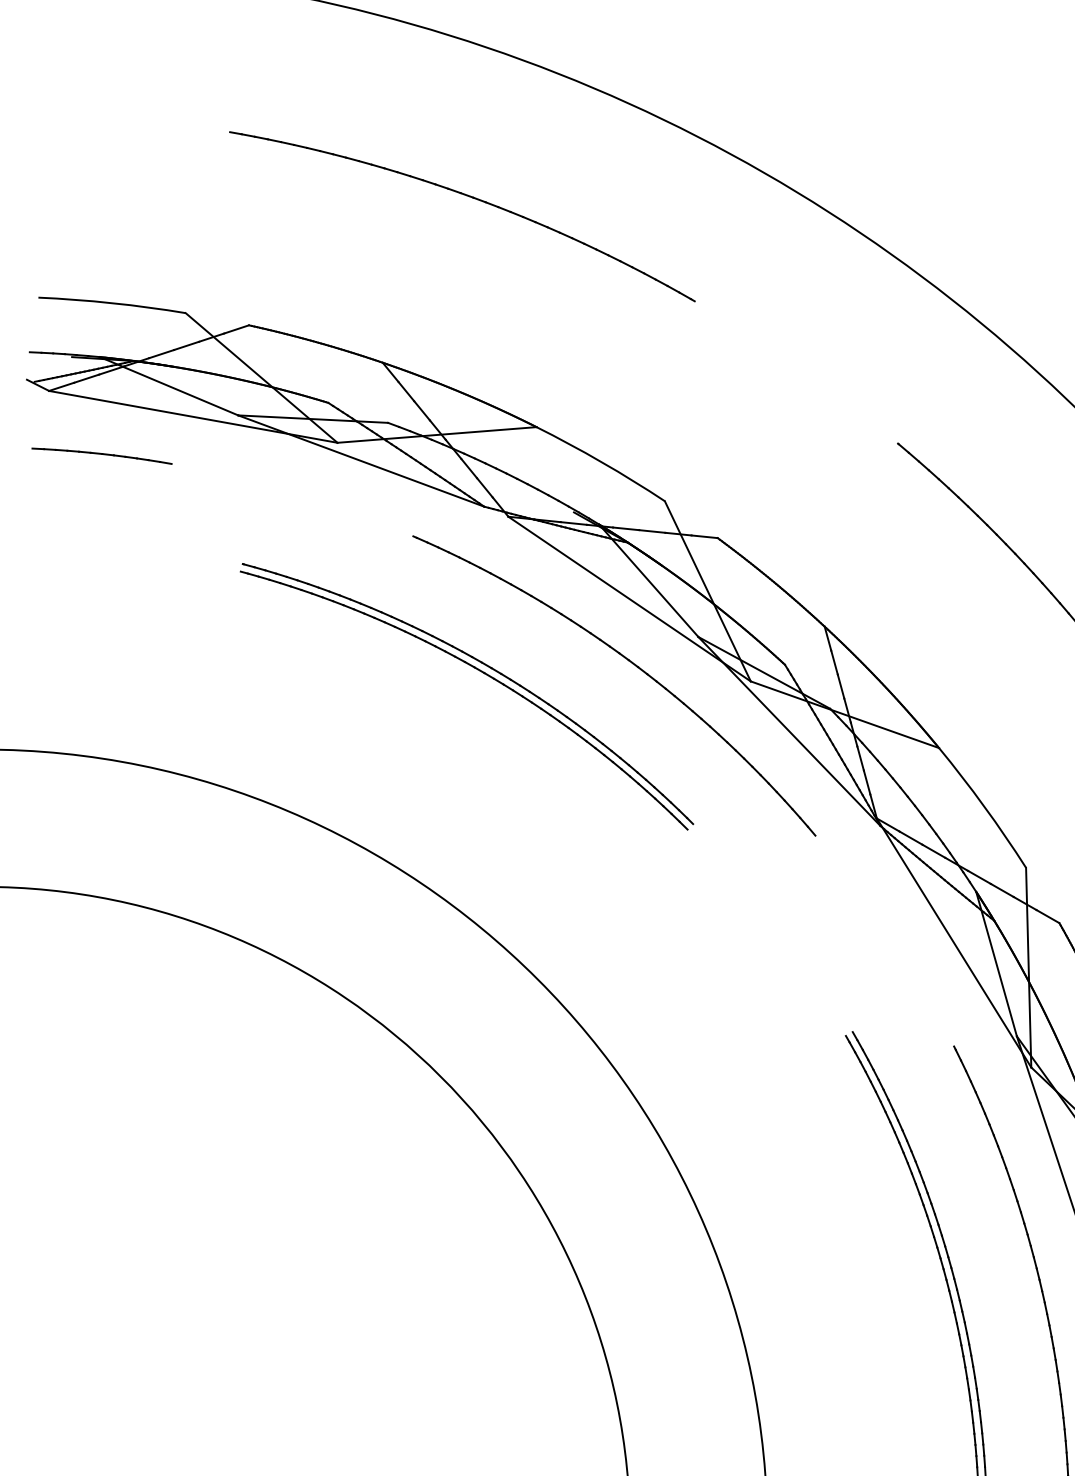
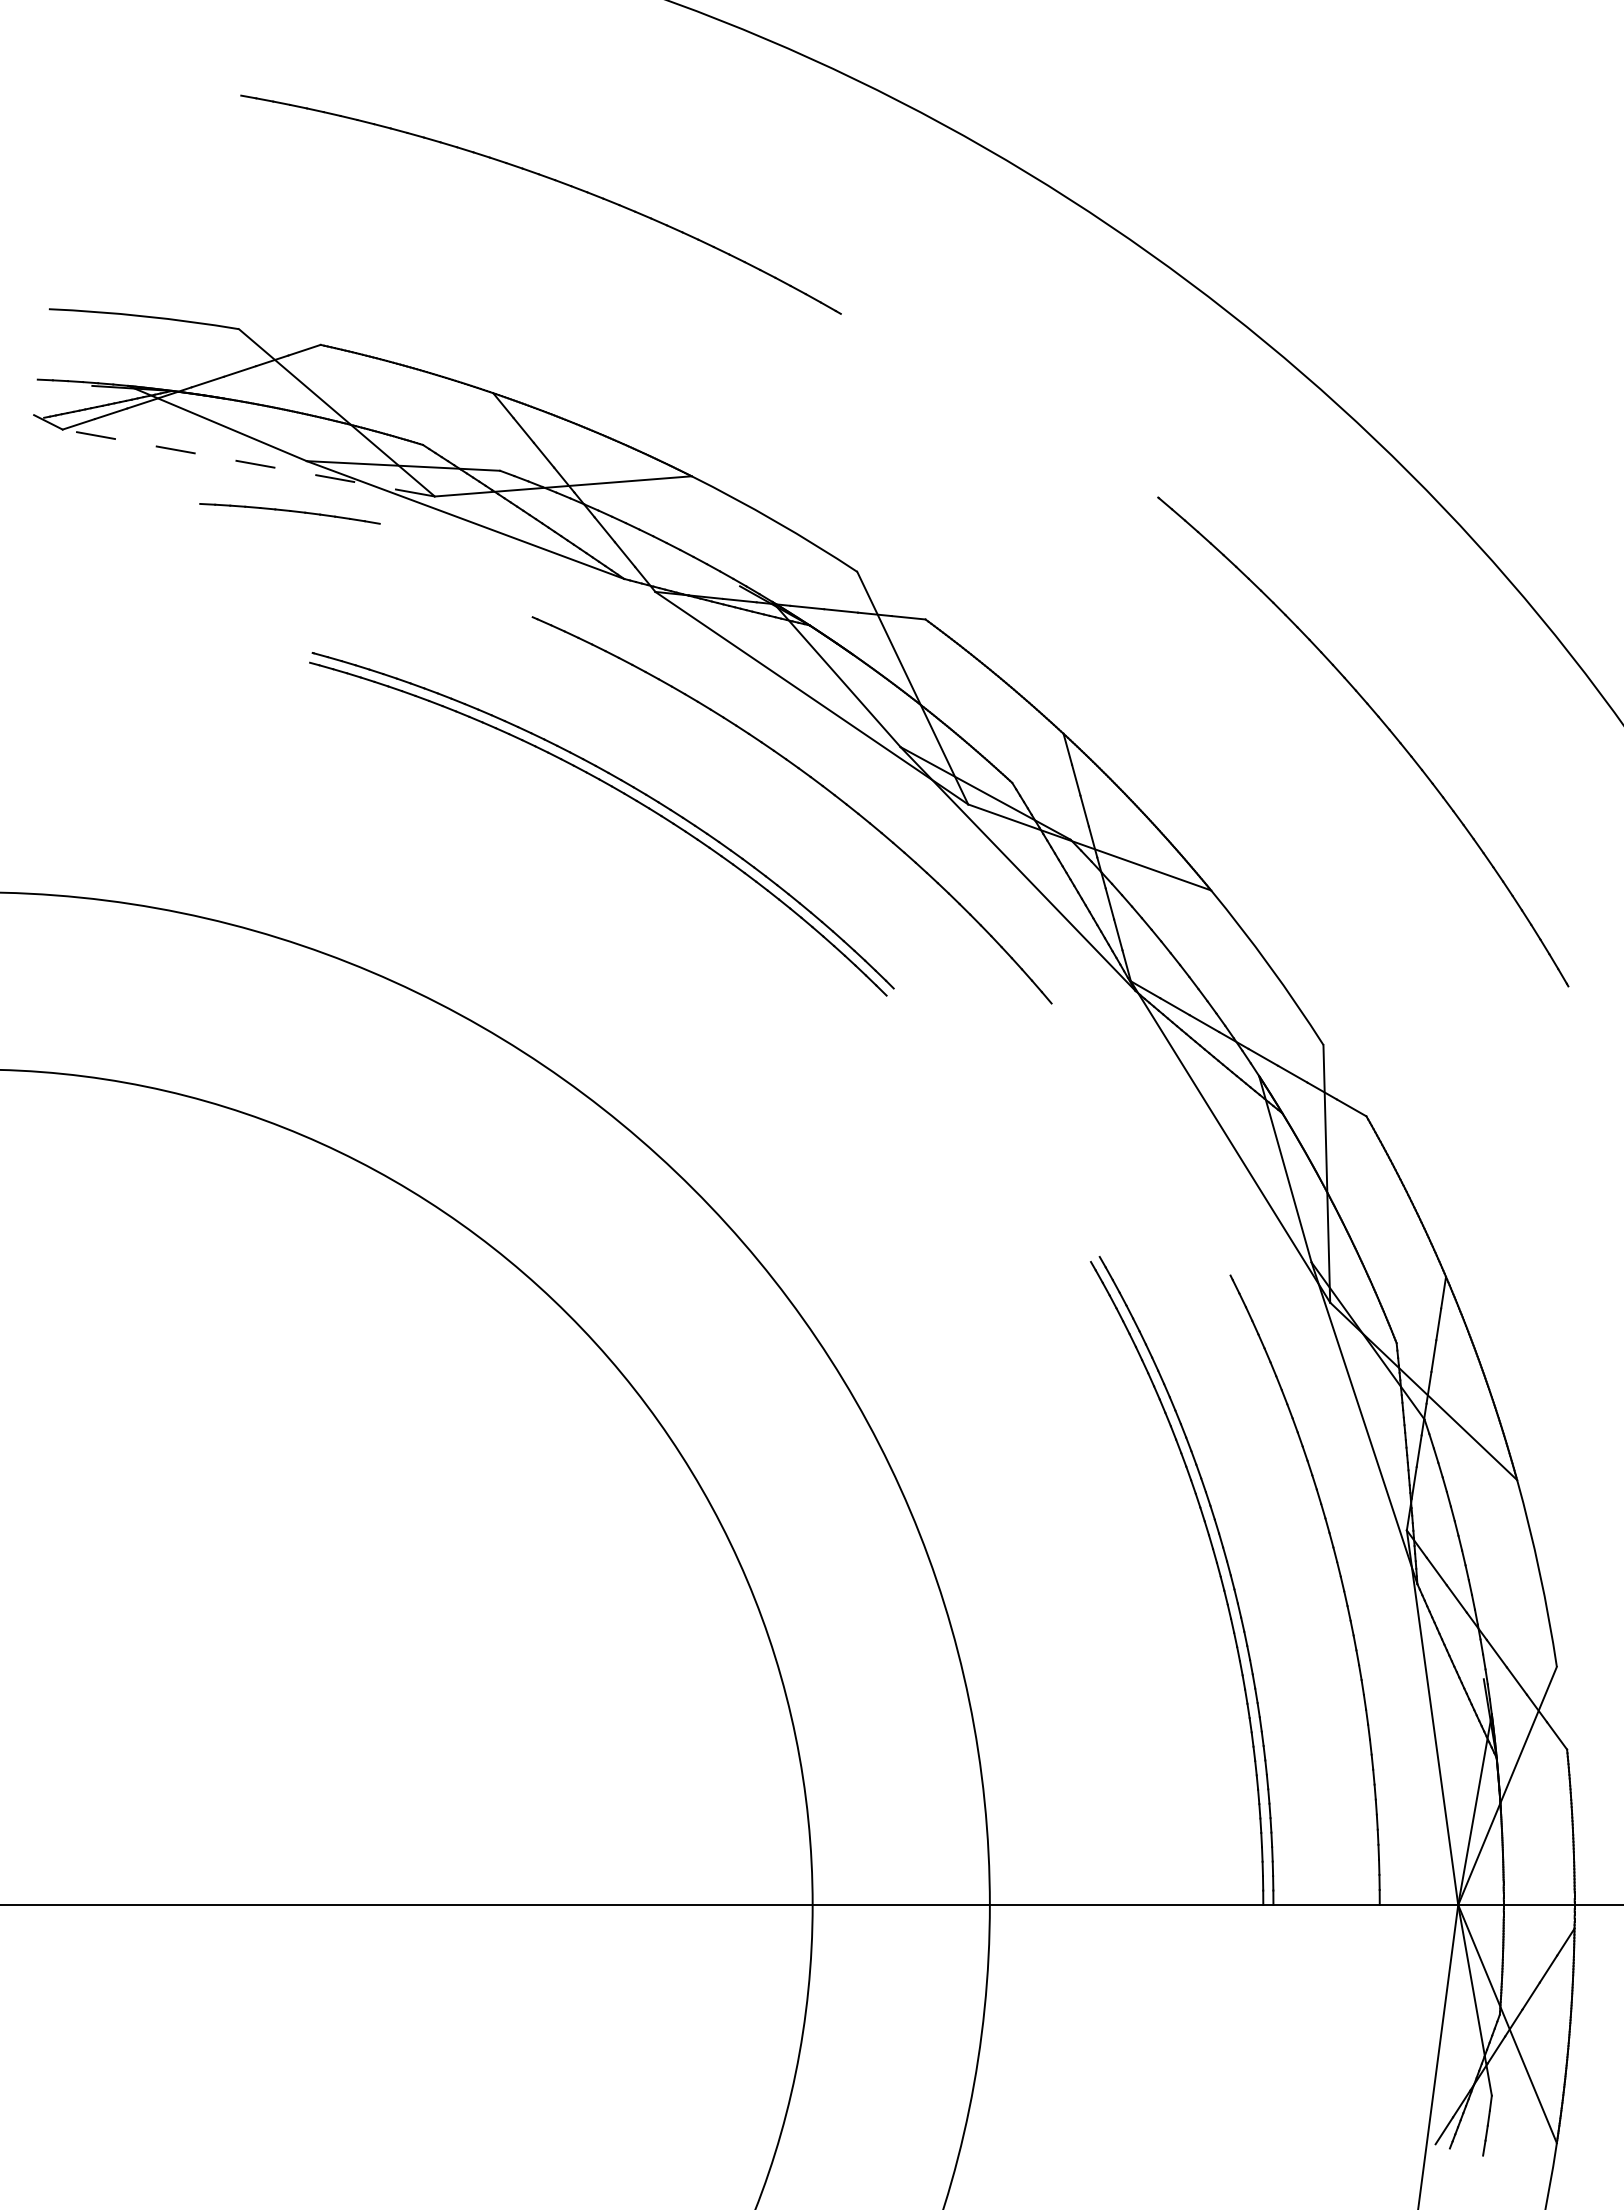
part: (468, 197) -> (549, 179), moved
line: (193, 416) -> (248, 462), solid -> dashed
part: (101, 455) -> (289, 513), moved

